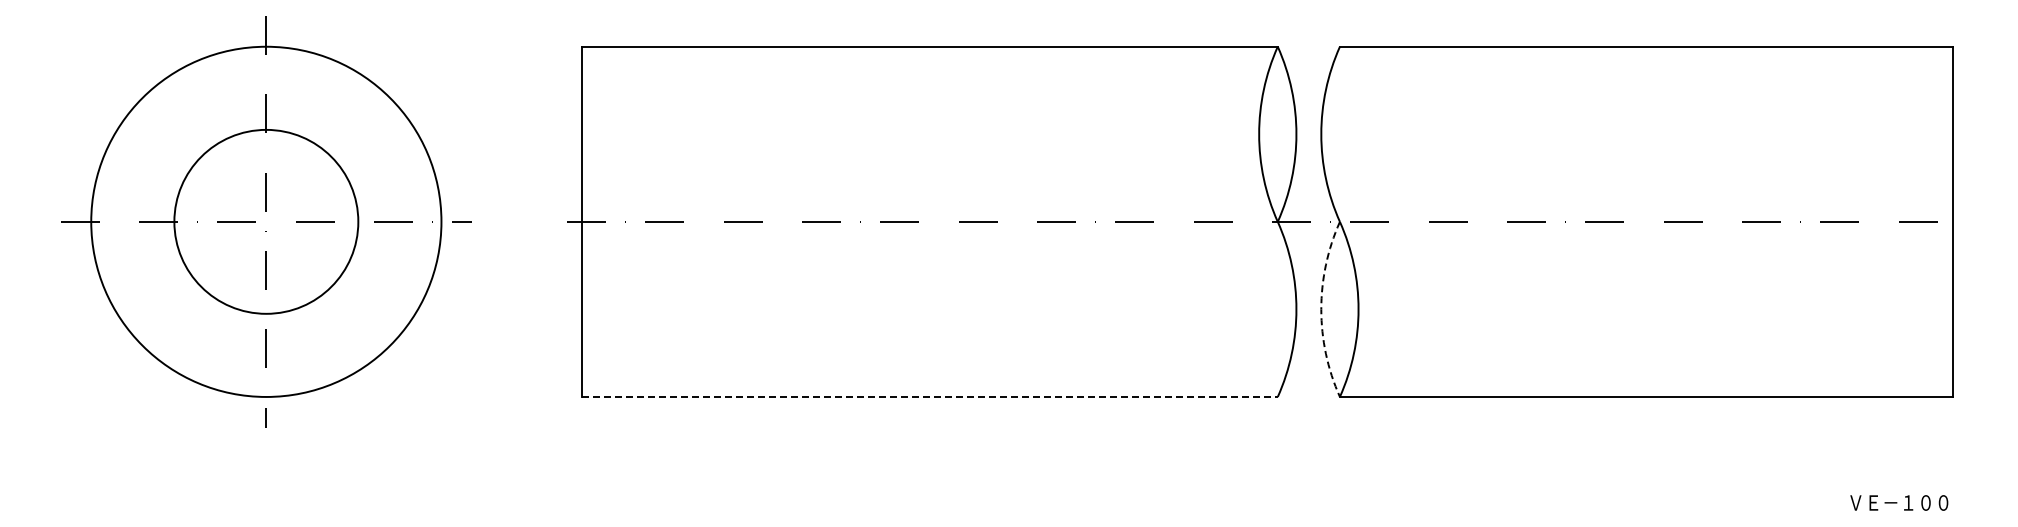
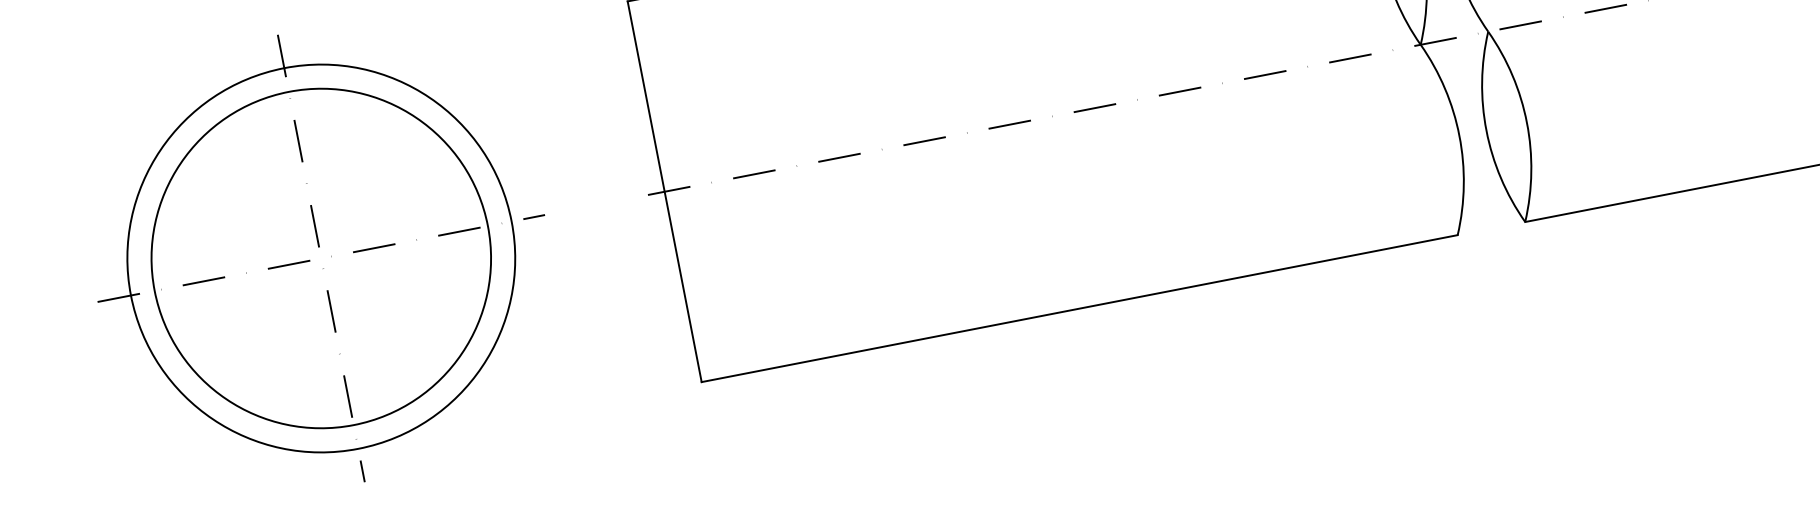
circle: (266, 221) -> (321, 258), size x1.67
arc: (1321, 309) -> (1486, 130), dashed -> solid
line: (930, 396) -> (1080, 308), dashed -> solid

